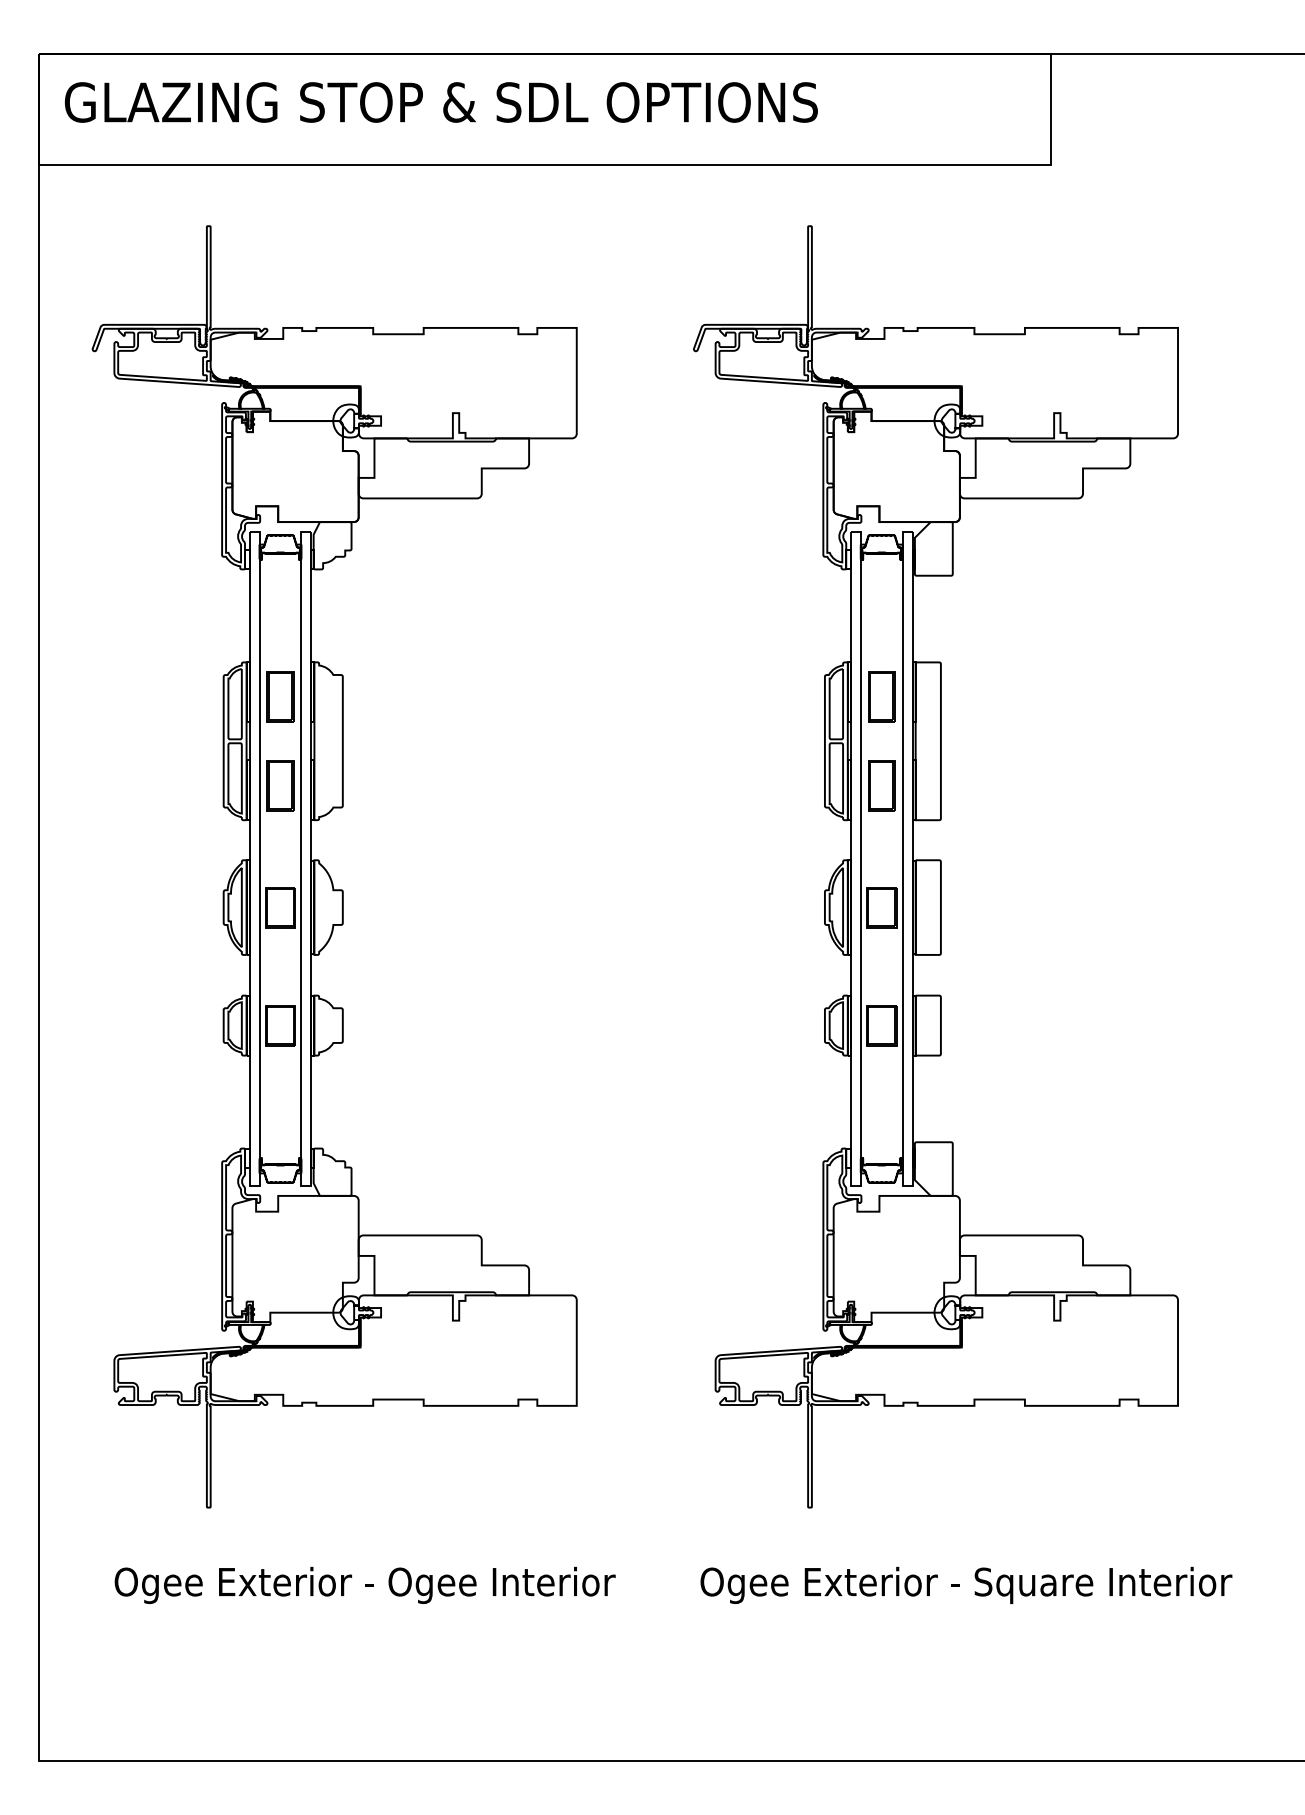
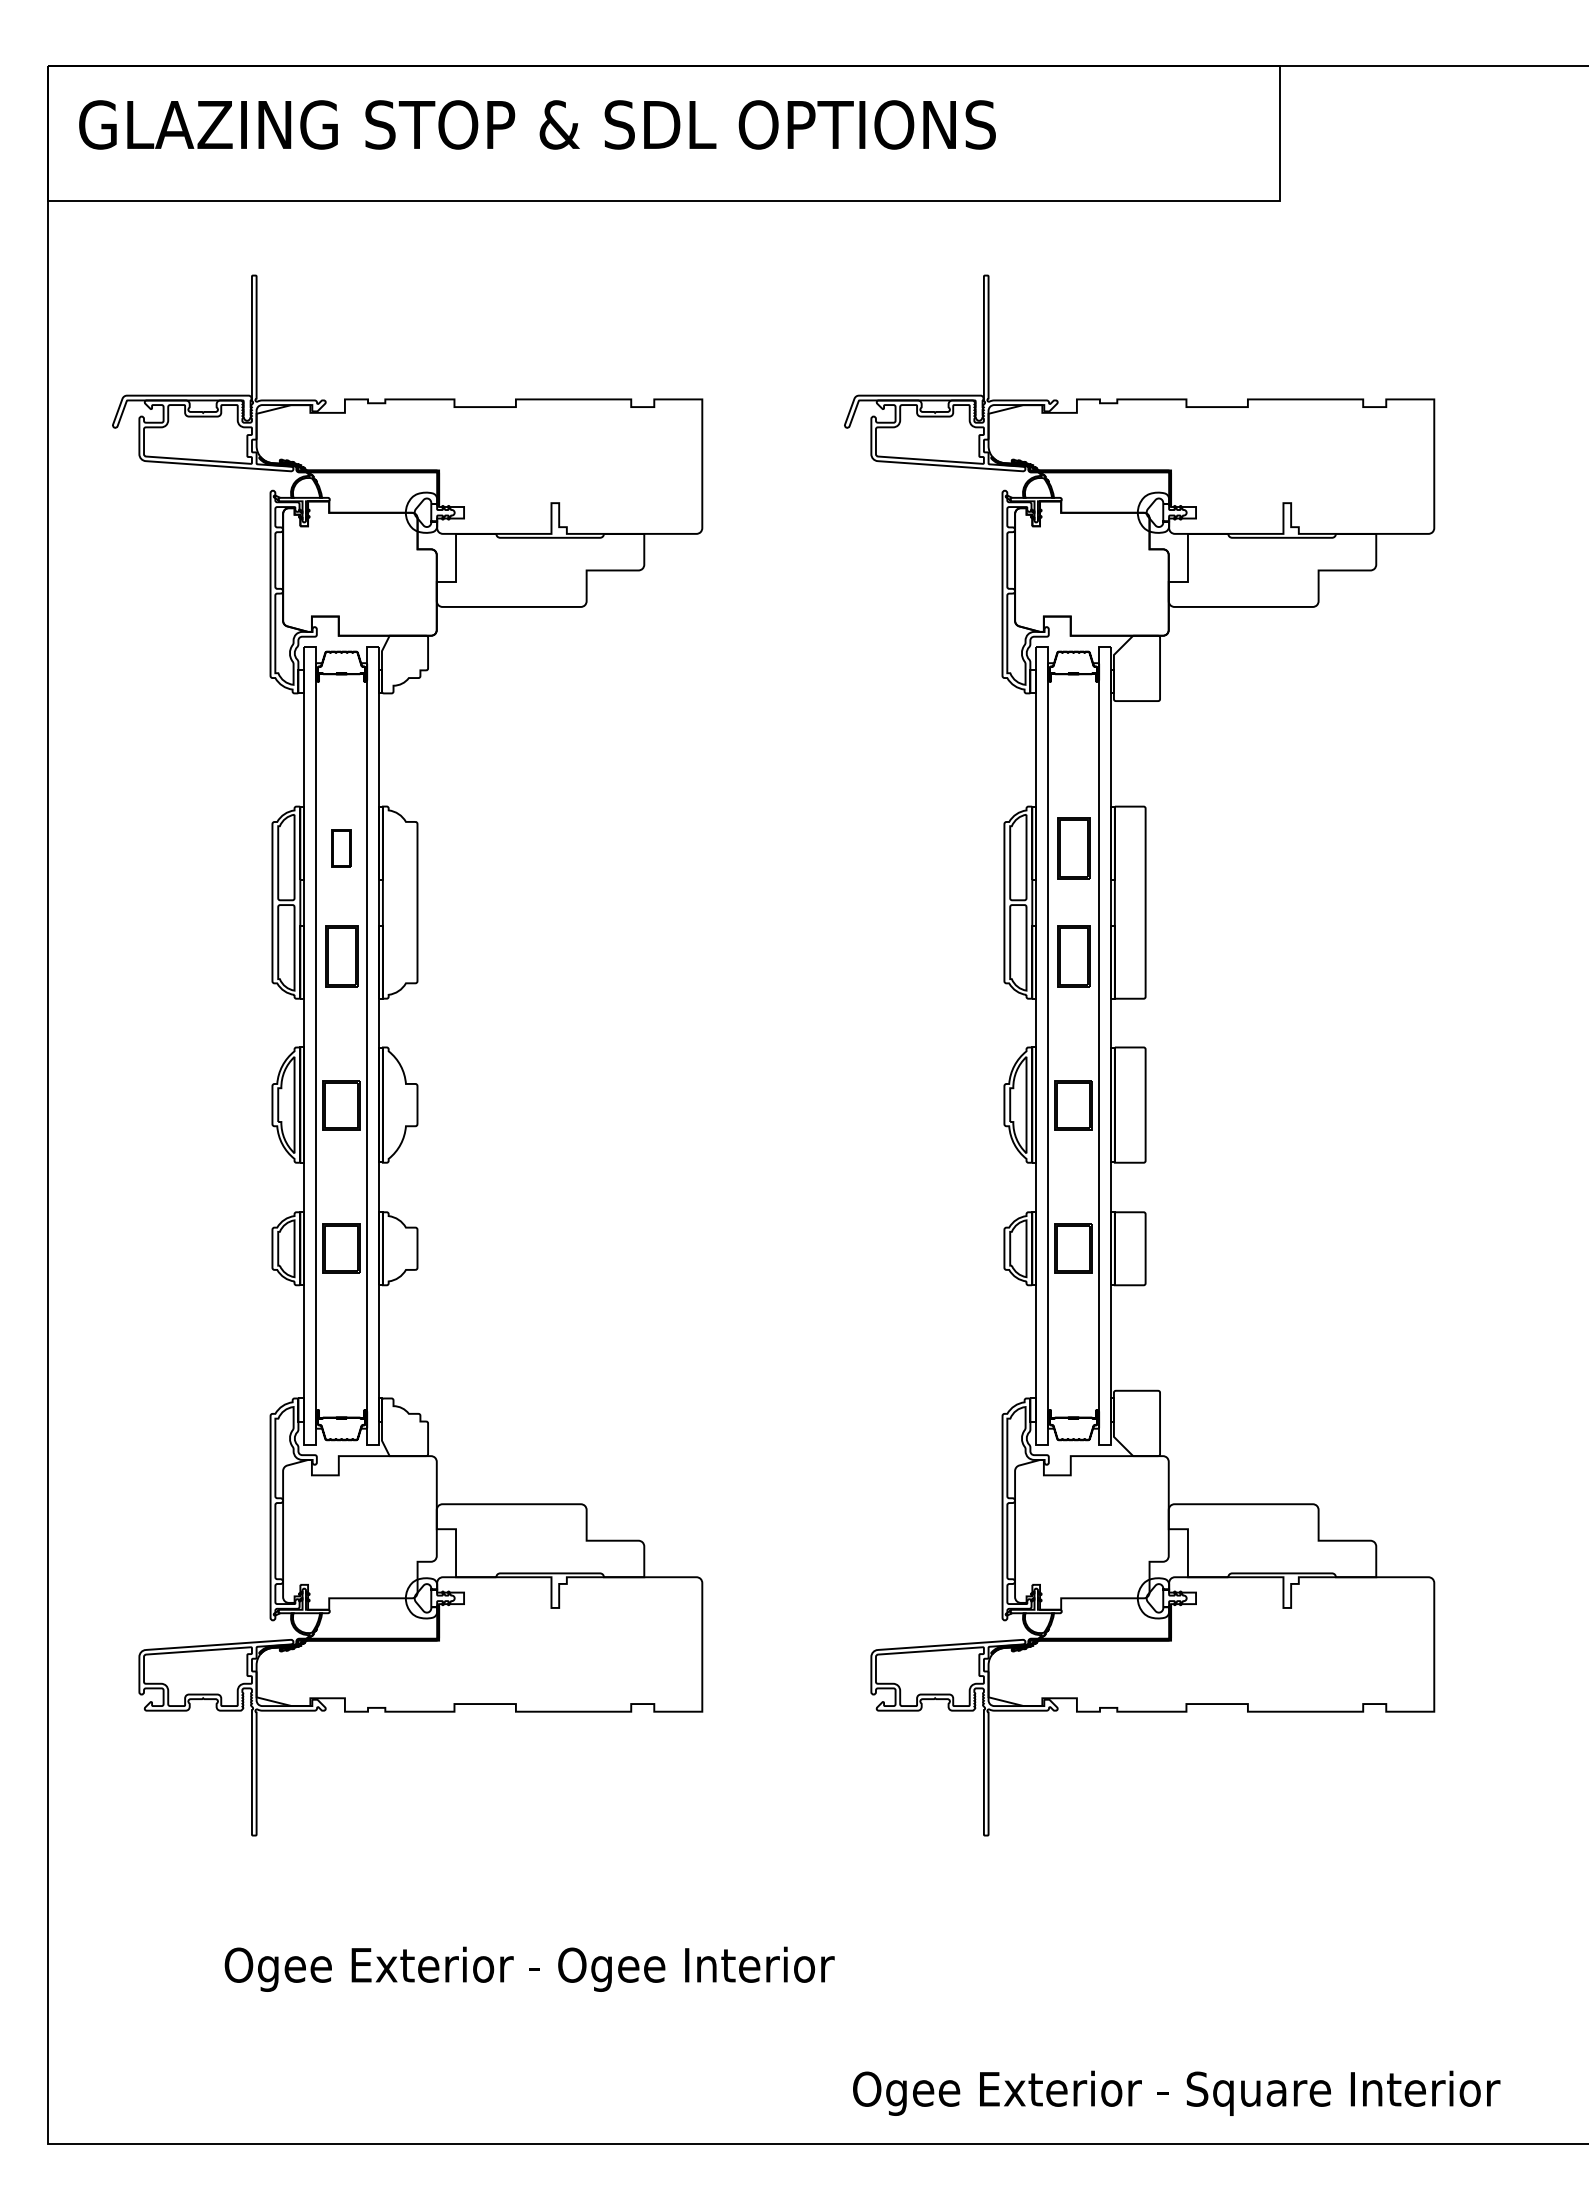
part: (280, 696) -> (341, 848), size x0.6
text: (365, 1584) -> (529, 1968), moved
text: (966, 1584) -> (1176, 2092), moved

